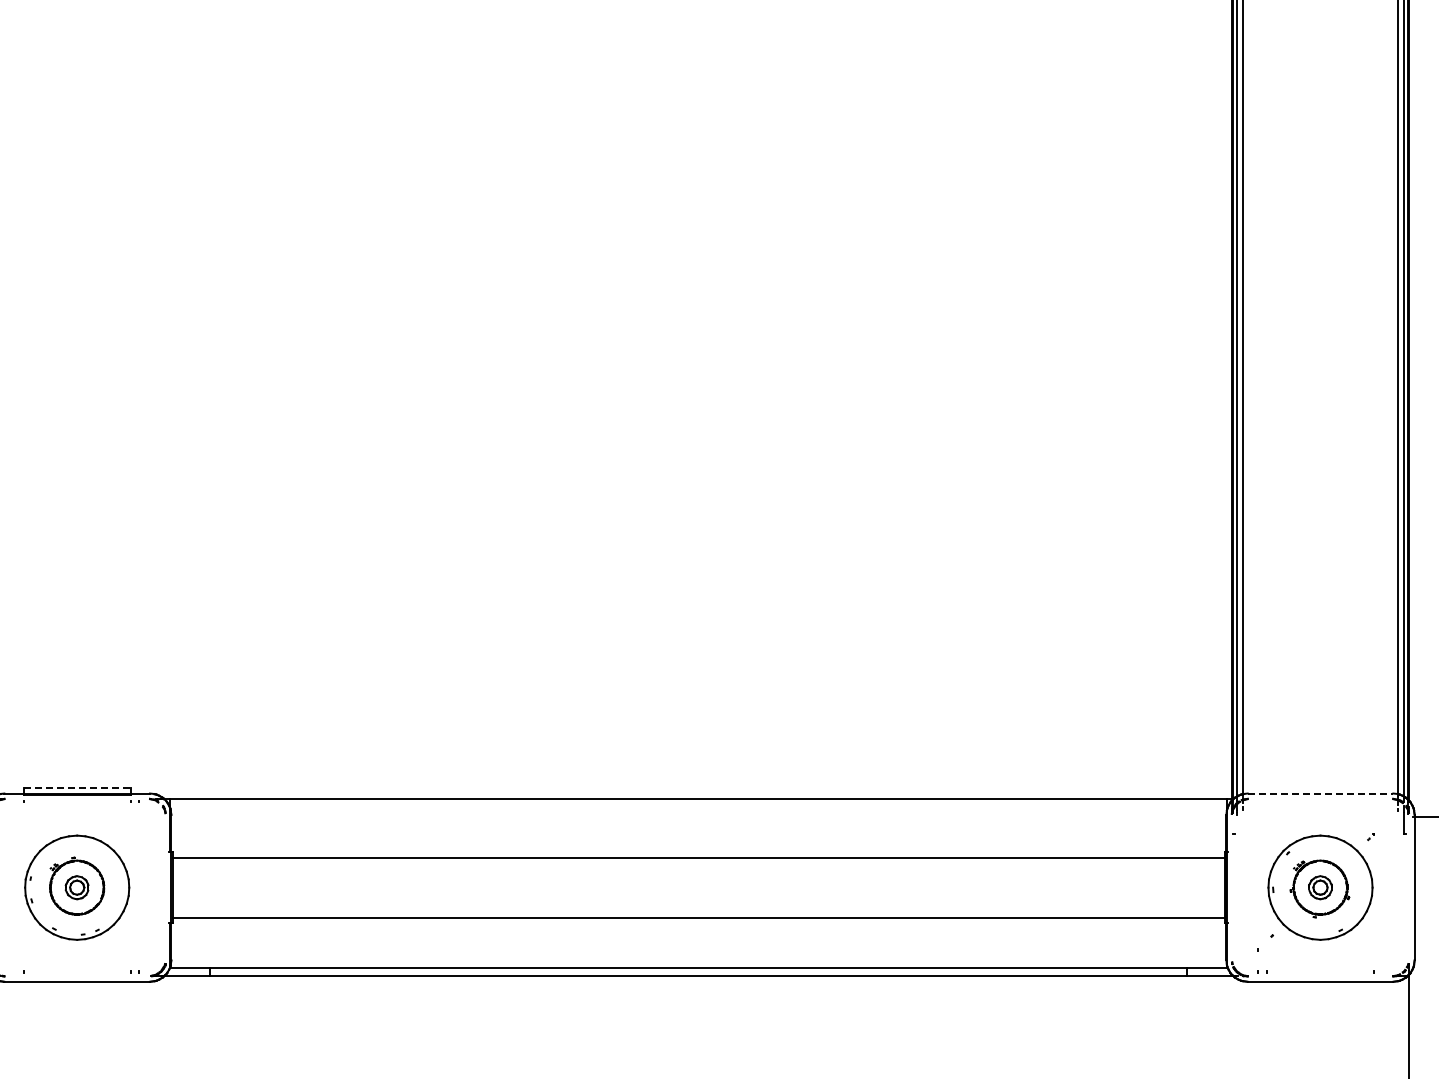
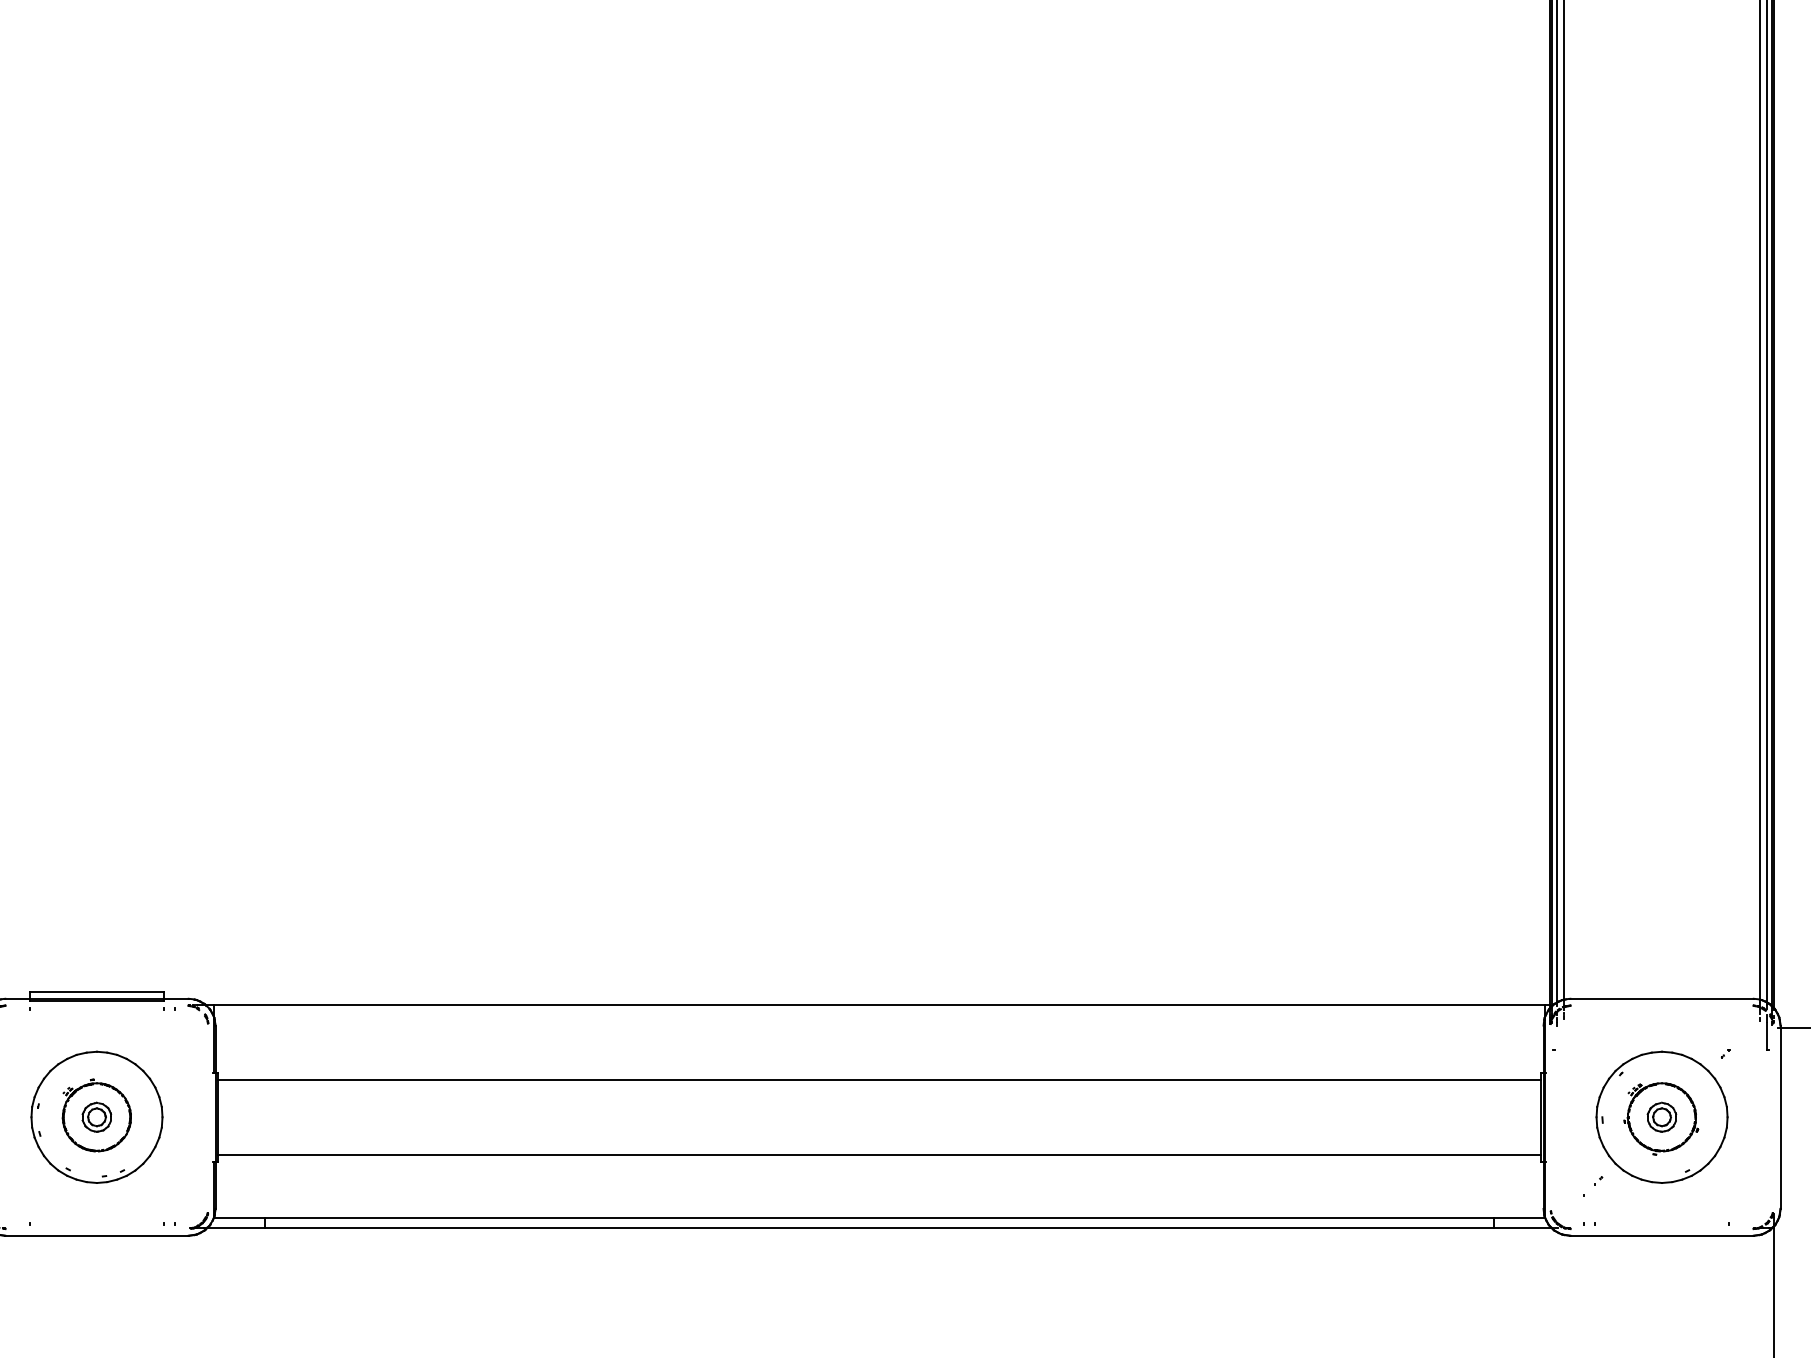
line: (77, 788) -> (97, 992), dashed -> solid
line: (1320, 793) -> (1662, 998), dashed -> solid

